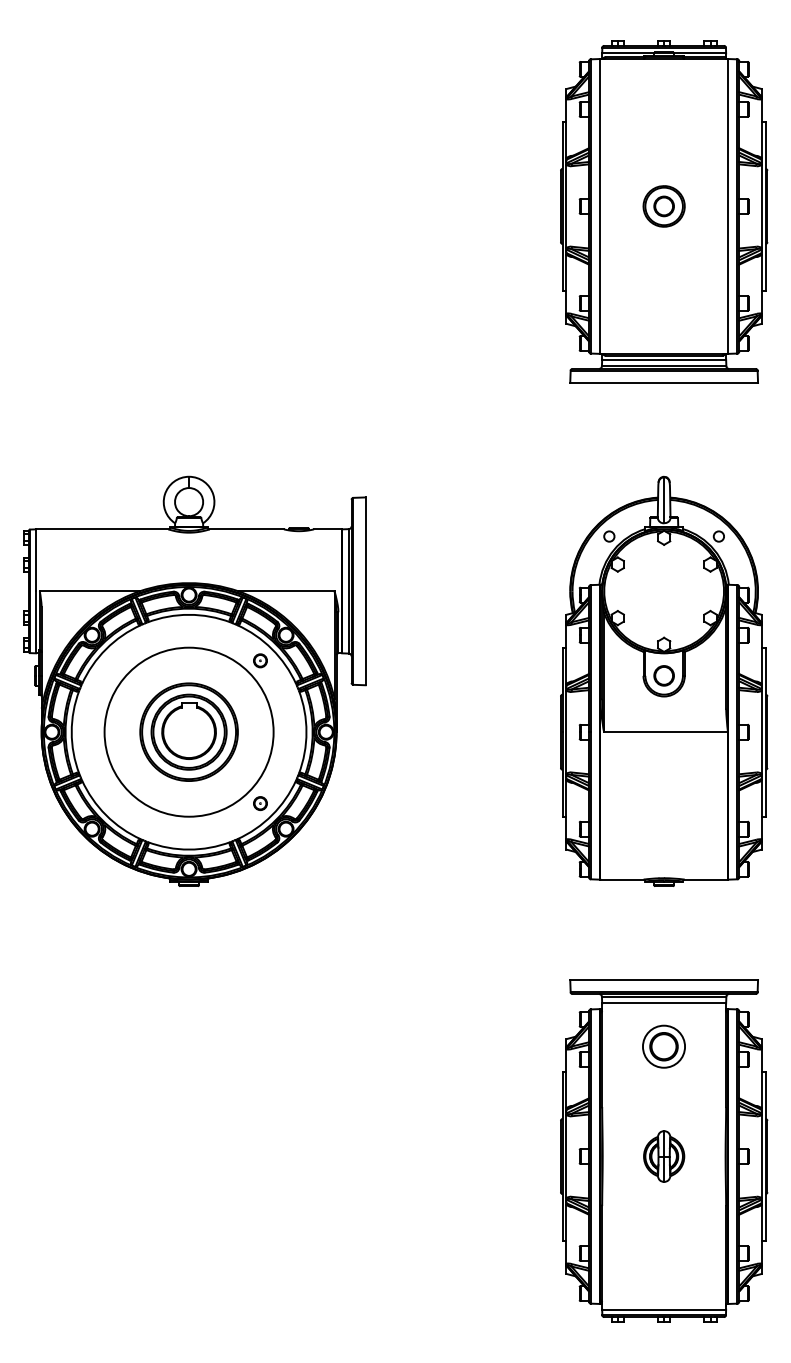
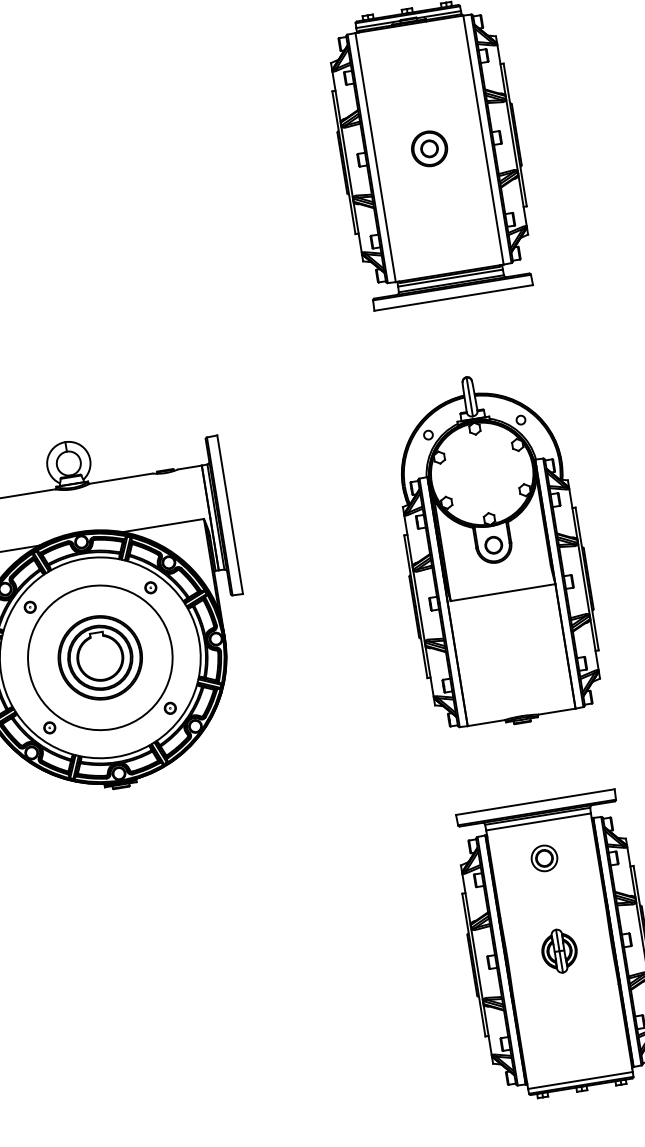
part: (117, 660) -> (30, 607), added
part: (117, 803) -> (49, 727), added
part: (664, 1046) -> (544, 858), size x0.71

